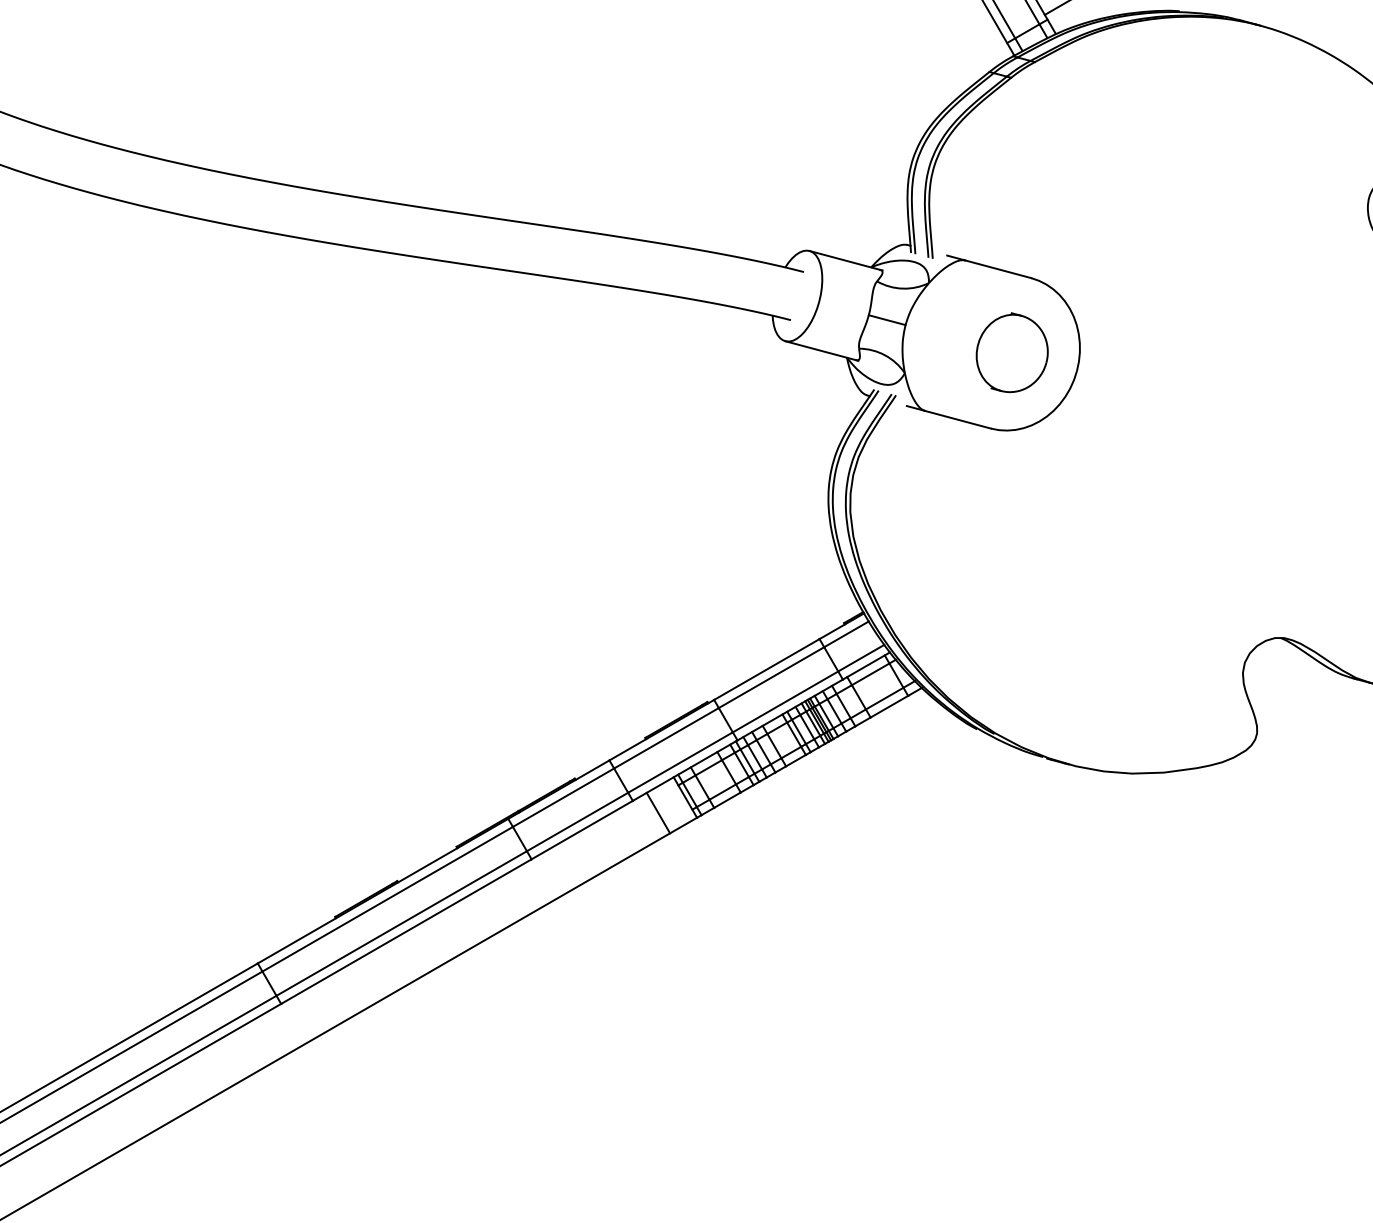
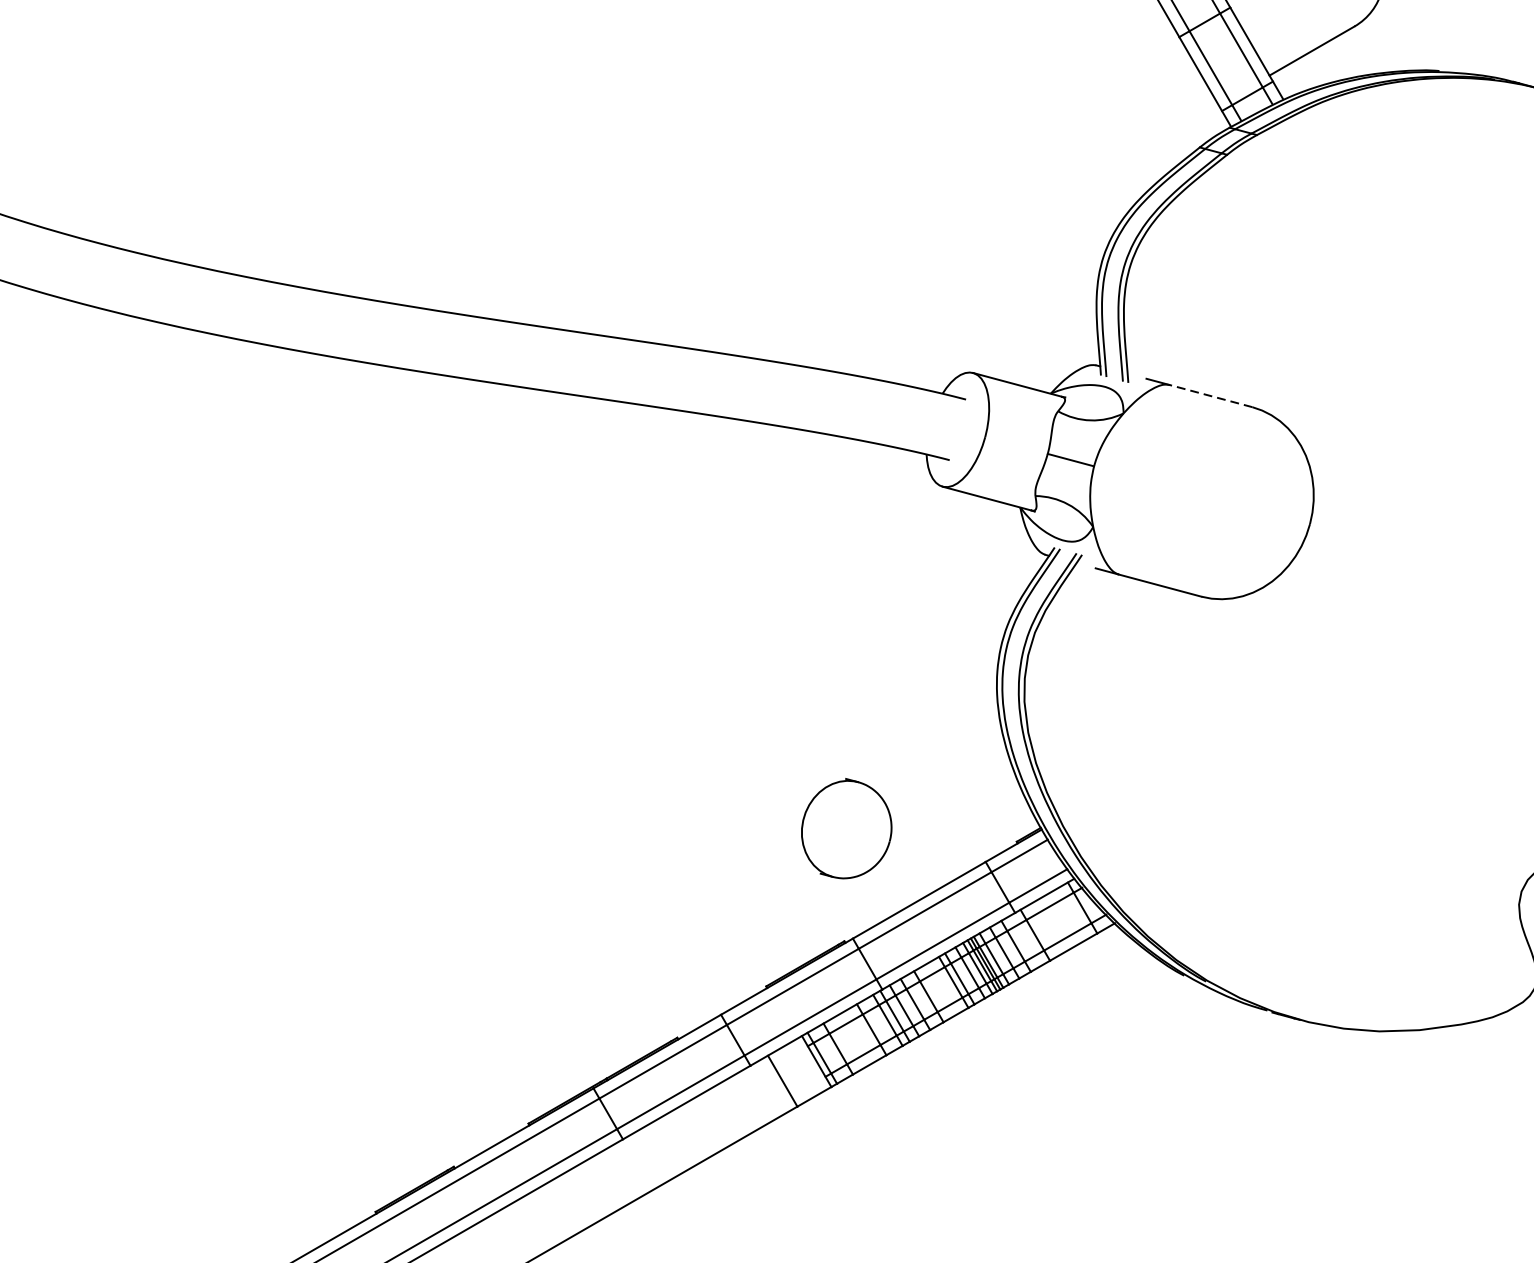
line: (997, 269) -> (1209, 396), solid -> dashed
part: (1011, 352) -> (845, 828), moved

